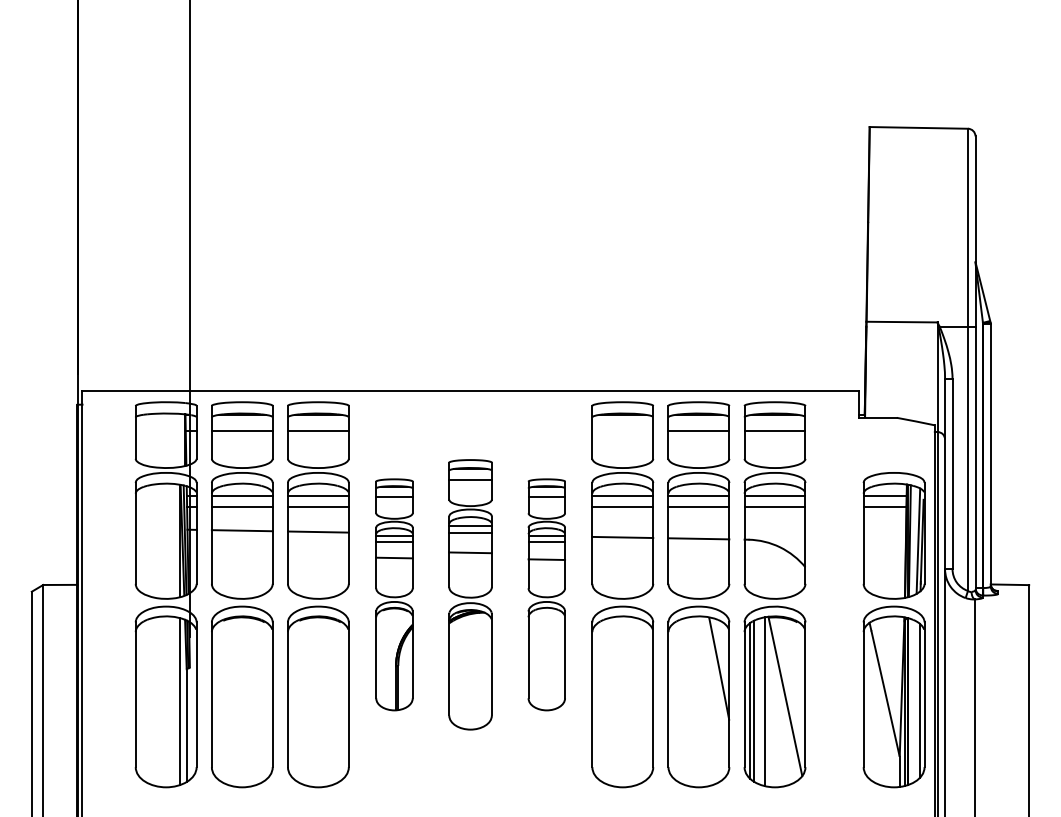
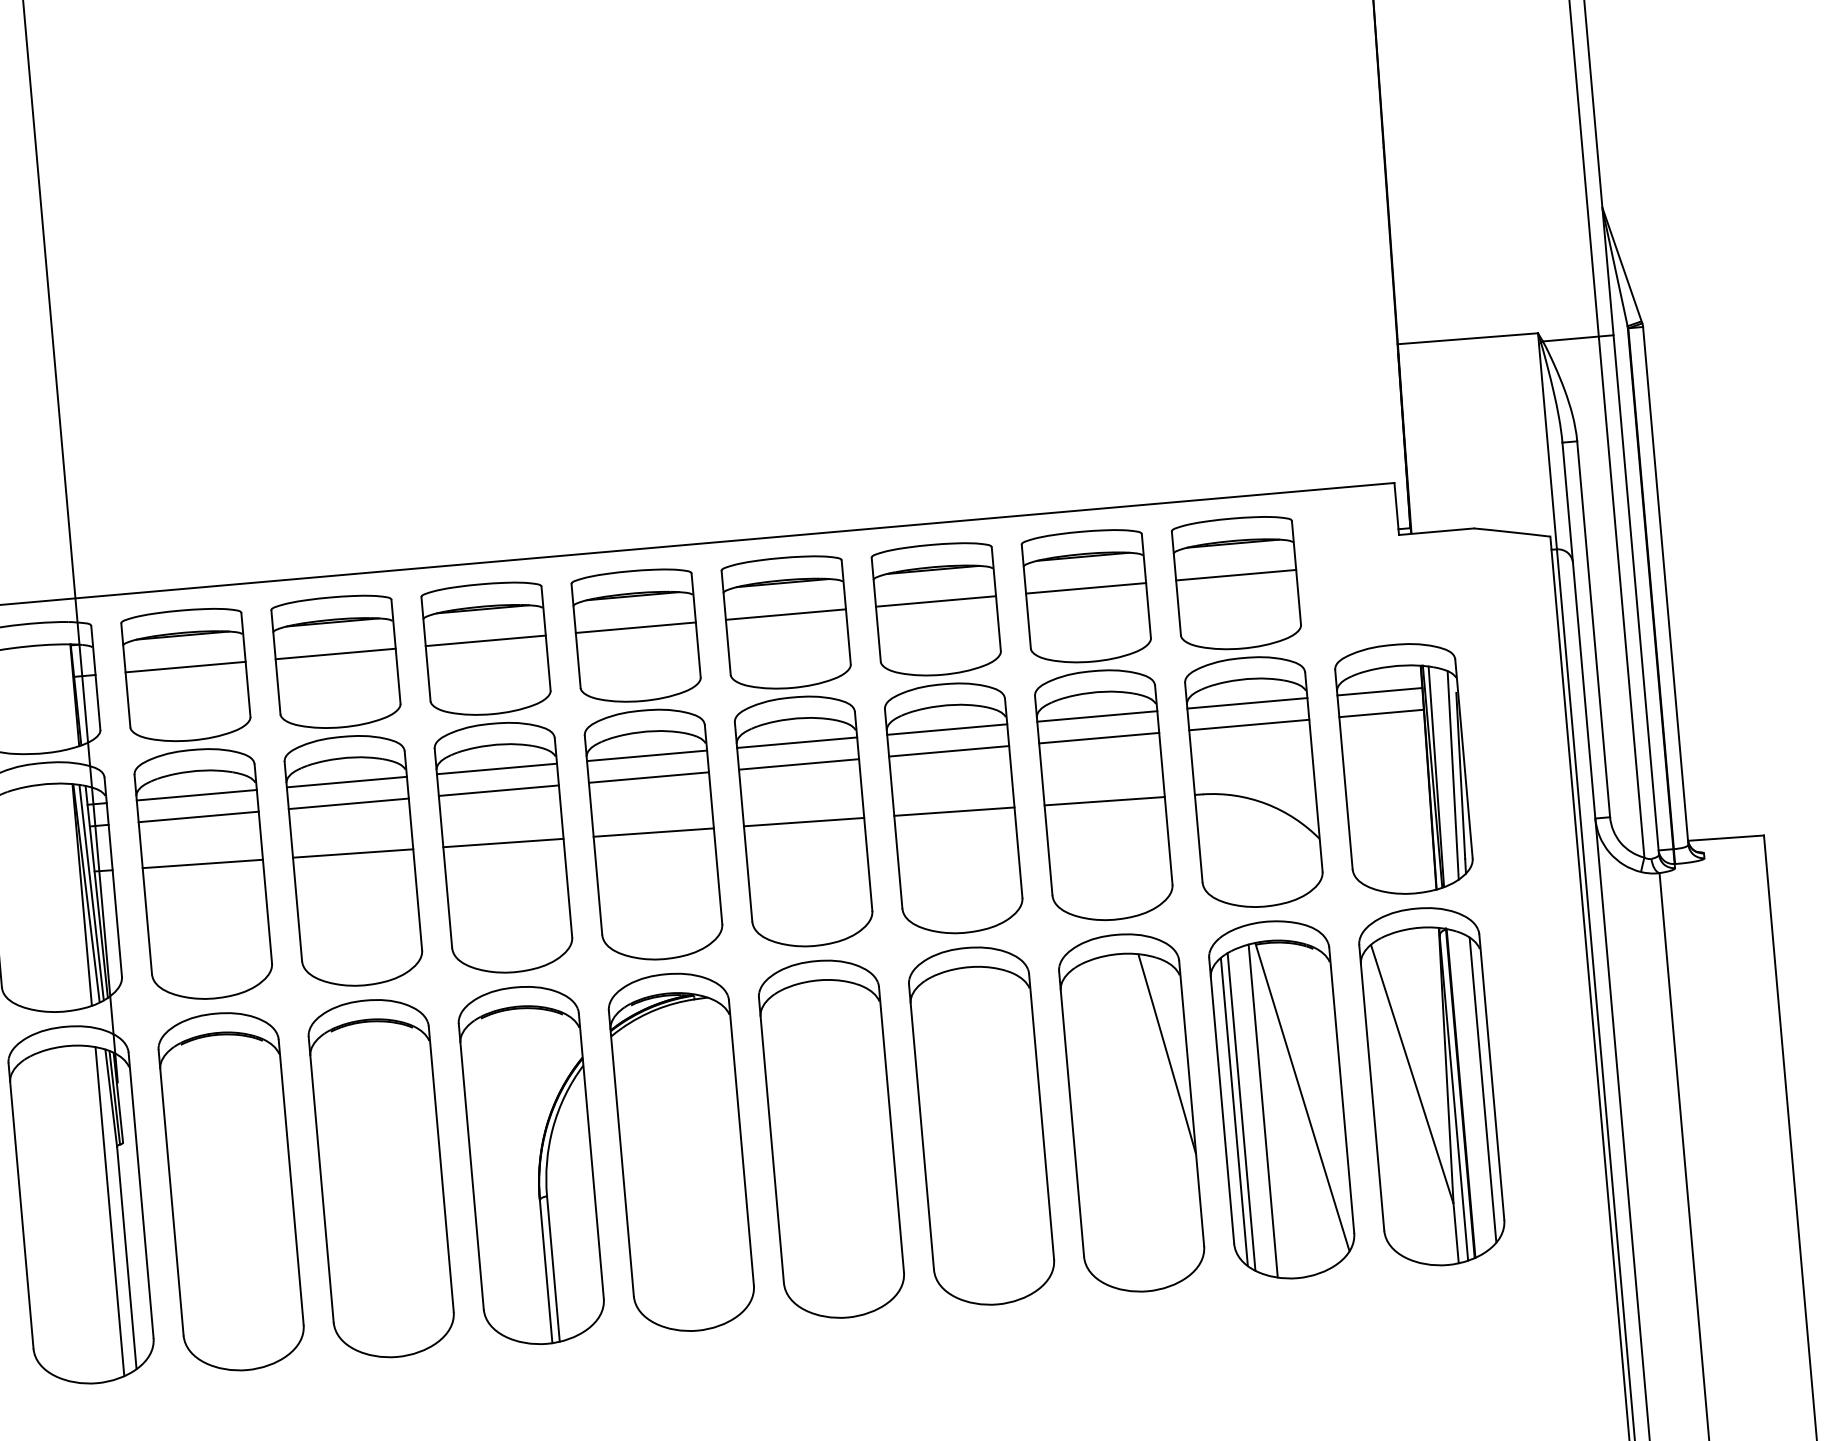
line: (622, 430) -> (935, 600), added
part: (394, 594) -> (513, 963), size x1.67
part: (470, 594) -> (663, 950), size x1.43
part: (546, 594) -> (813, 937), size x1.67
part: (893, 630) -> (1419, 955), moved

